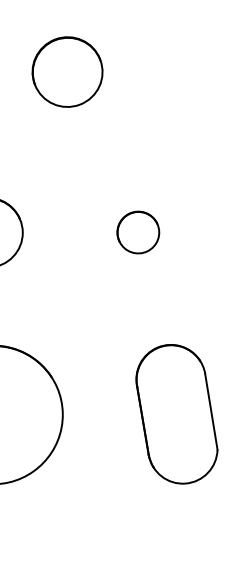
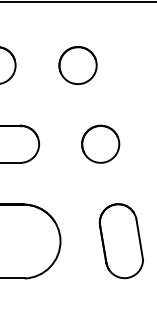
part: (66, 72) -> (77, 65), moved
part: (137, 231) -> (100, 143), size x1.67

